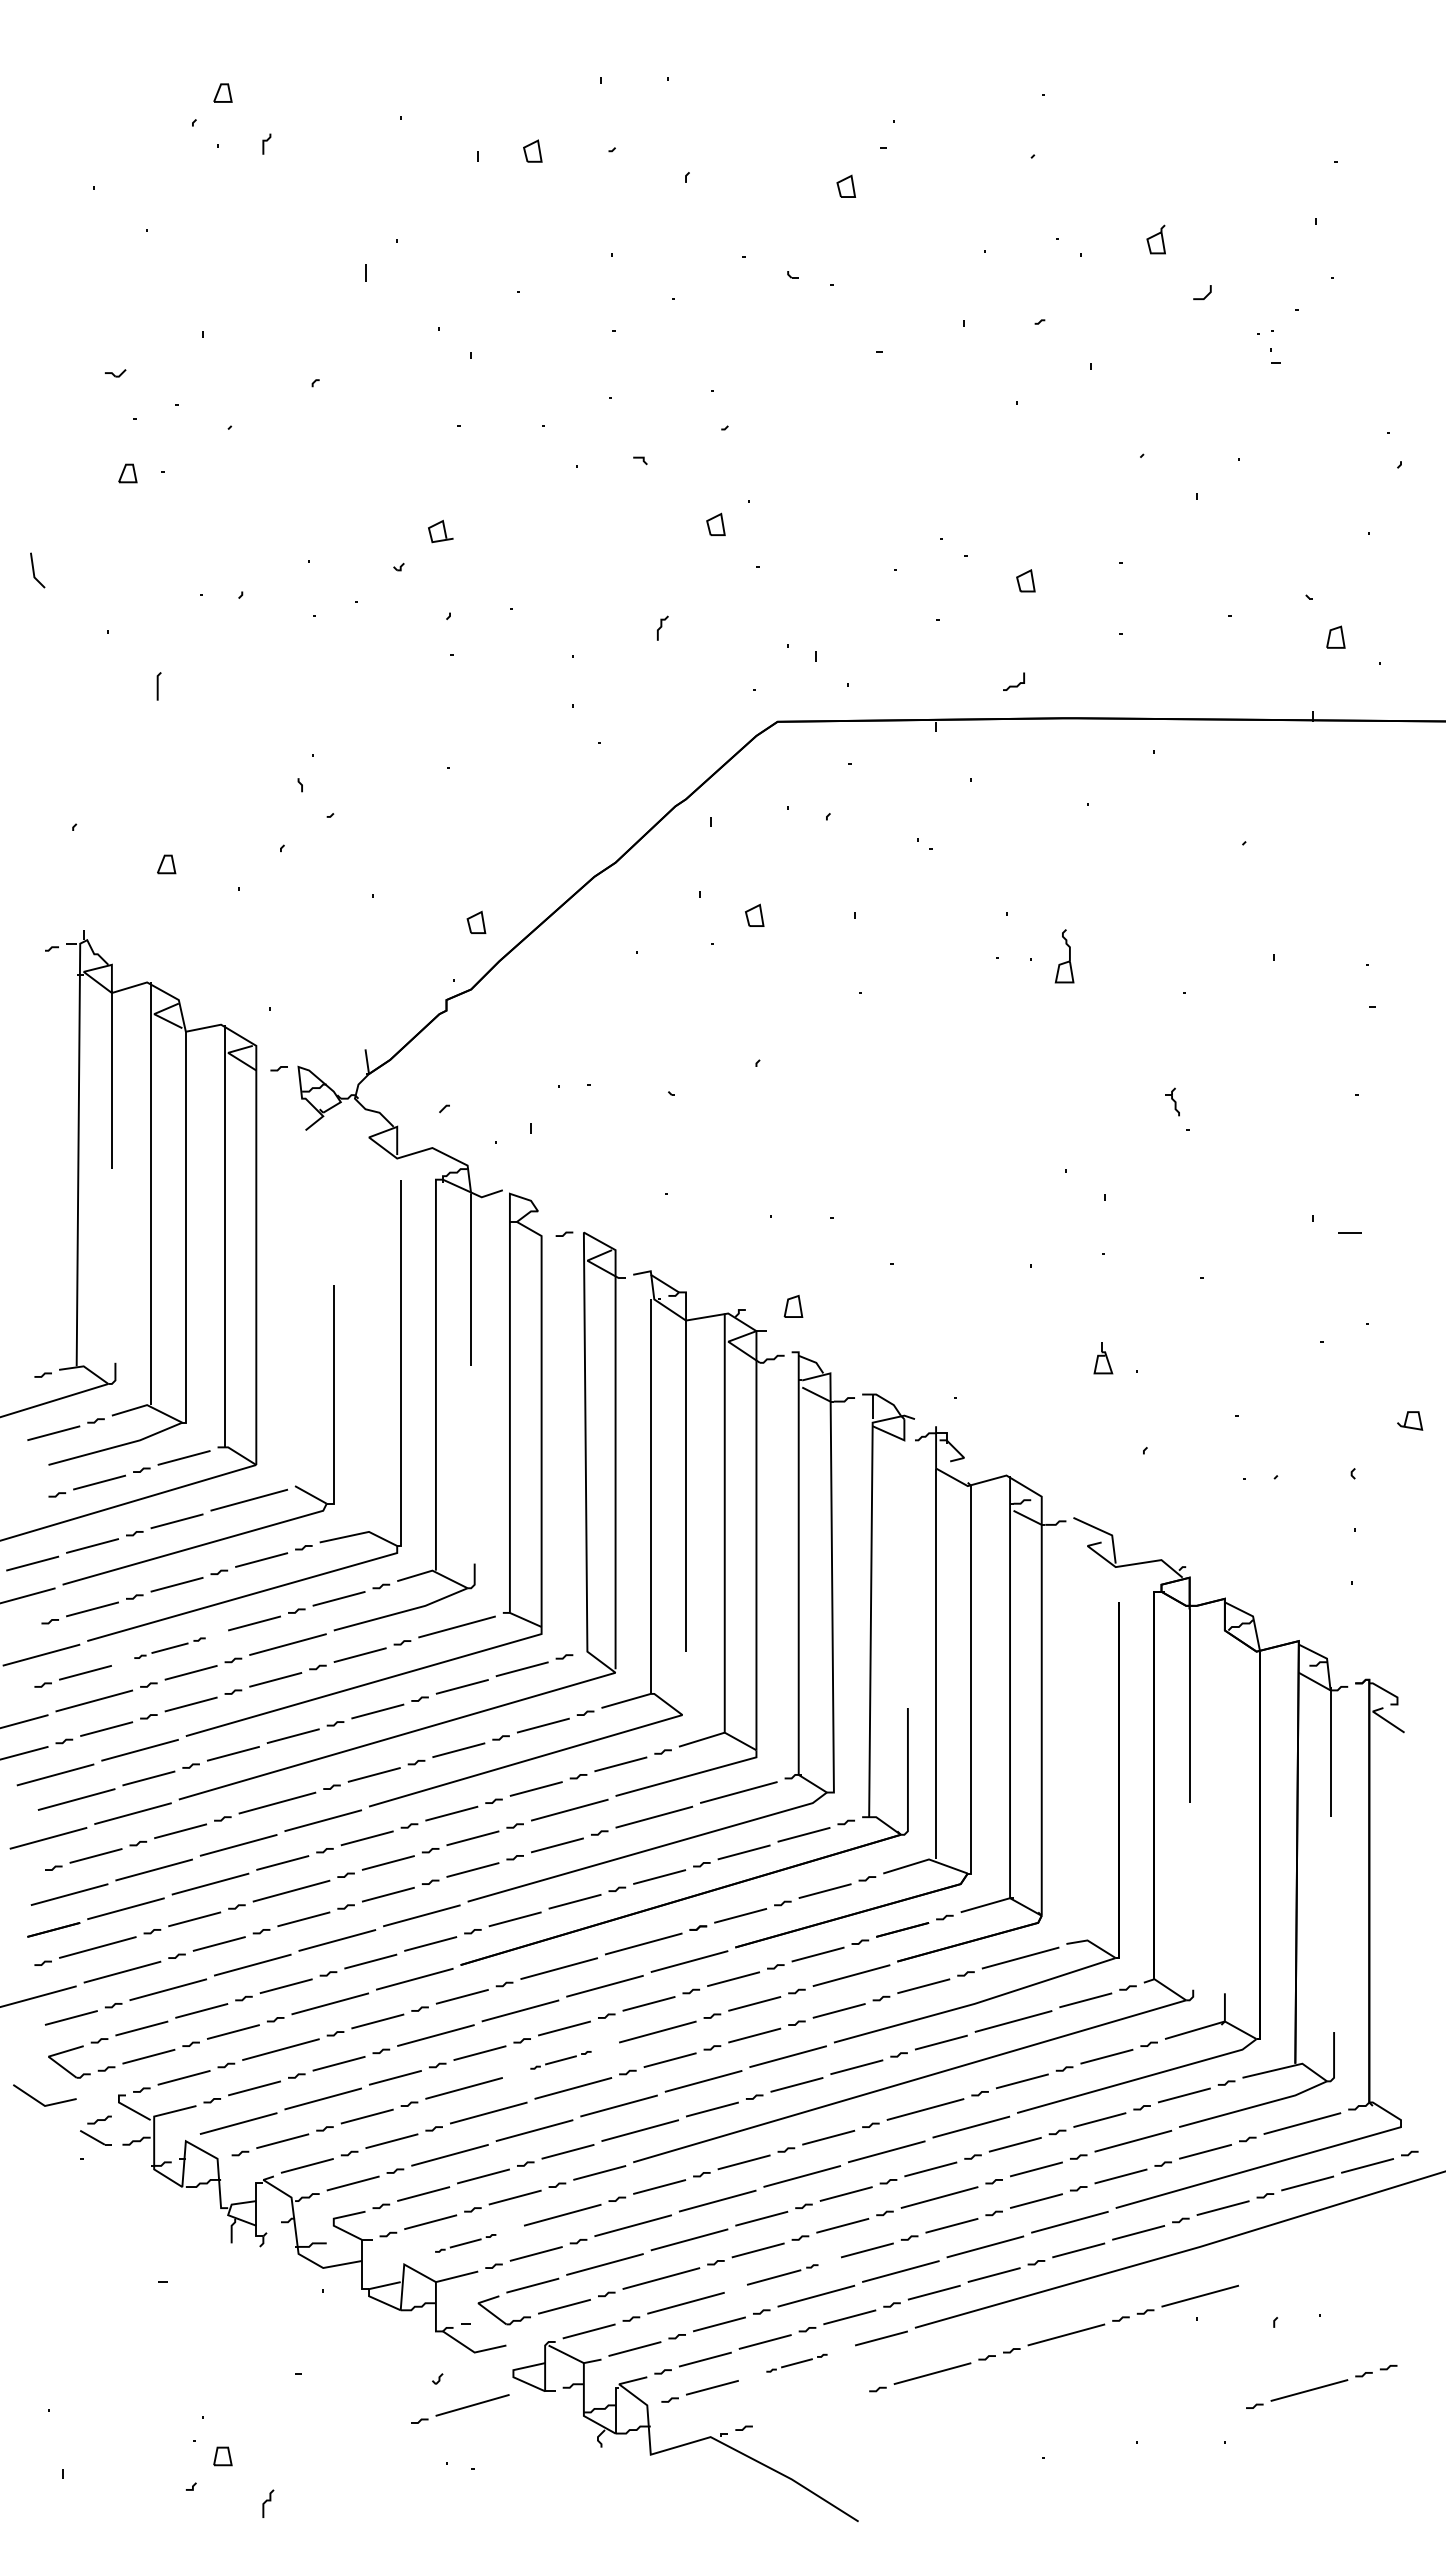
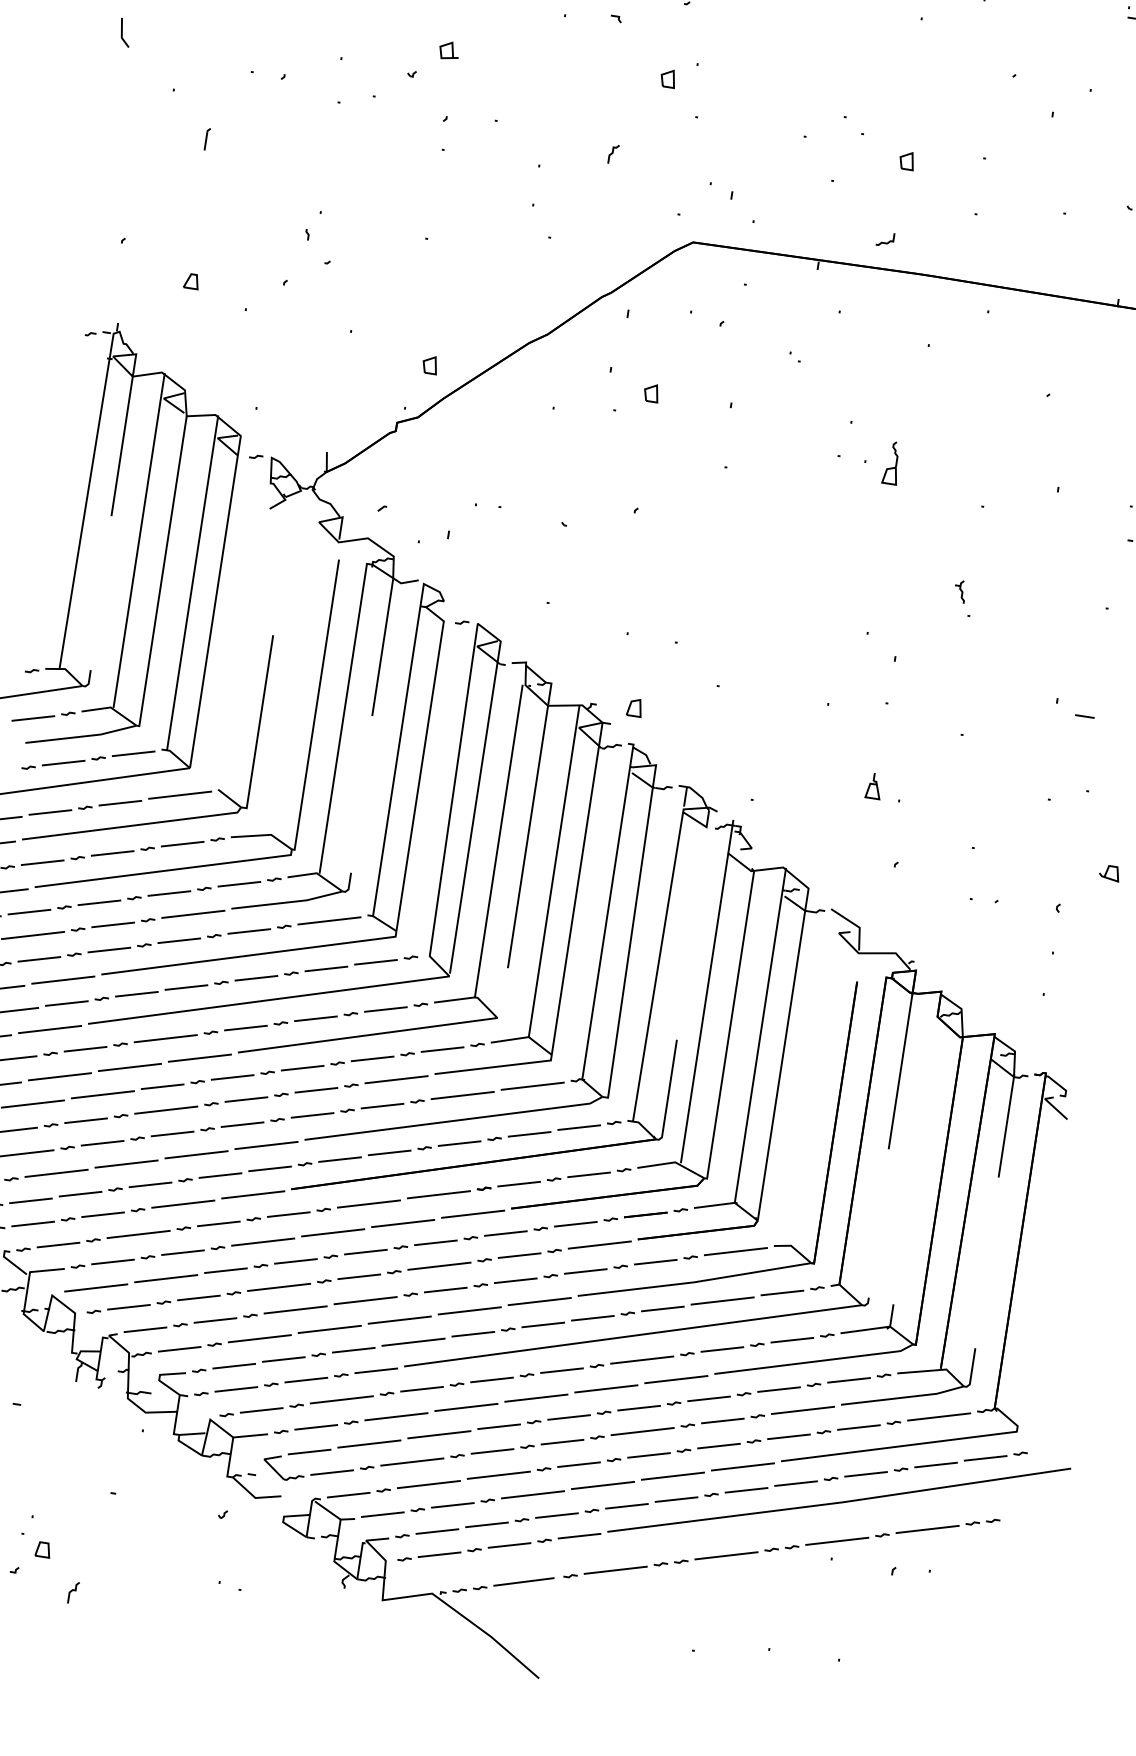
part: (169, 1648) -> (98, 903), size x1.43
part: (560, 2060) -> (358, 1276), size x1.67
part: (465, 2243) -> (261, 1410), size x1.67
part: (782, 2274) -> (508, 1473), size x1.43
part: (796, 2363) -> (509, 1545), size x1.67
part: (1321, 2386) -> (937, 1527), moved
part: (460, 2408) -> (513, 1582), moved

